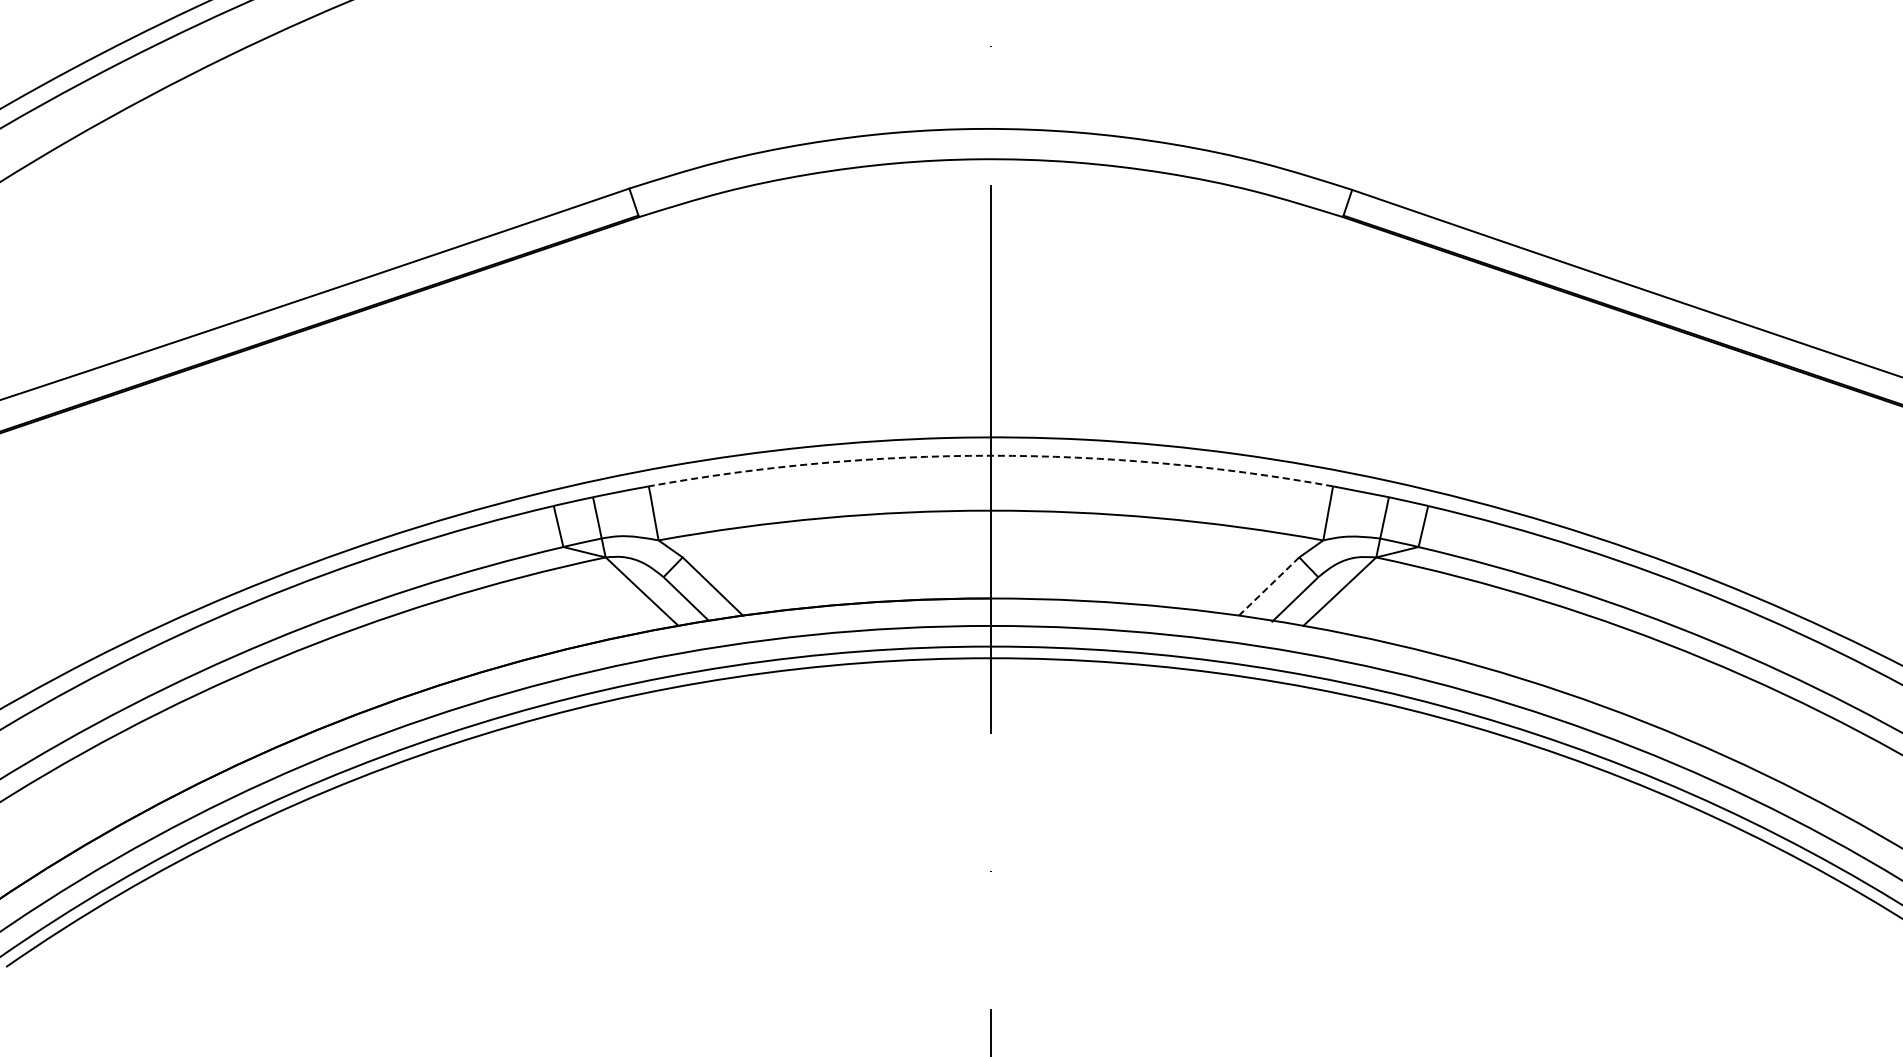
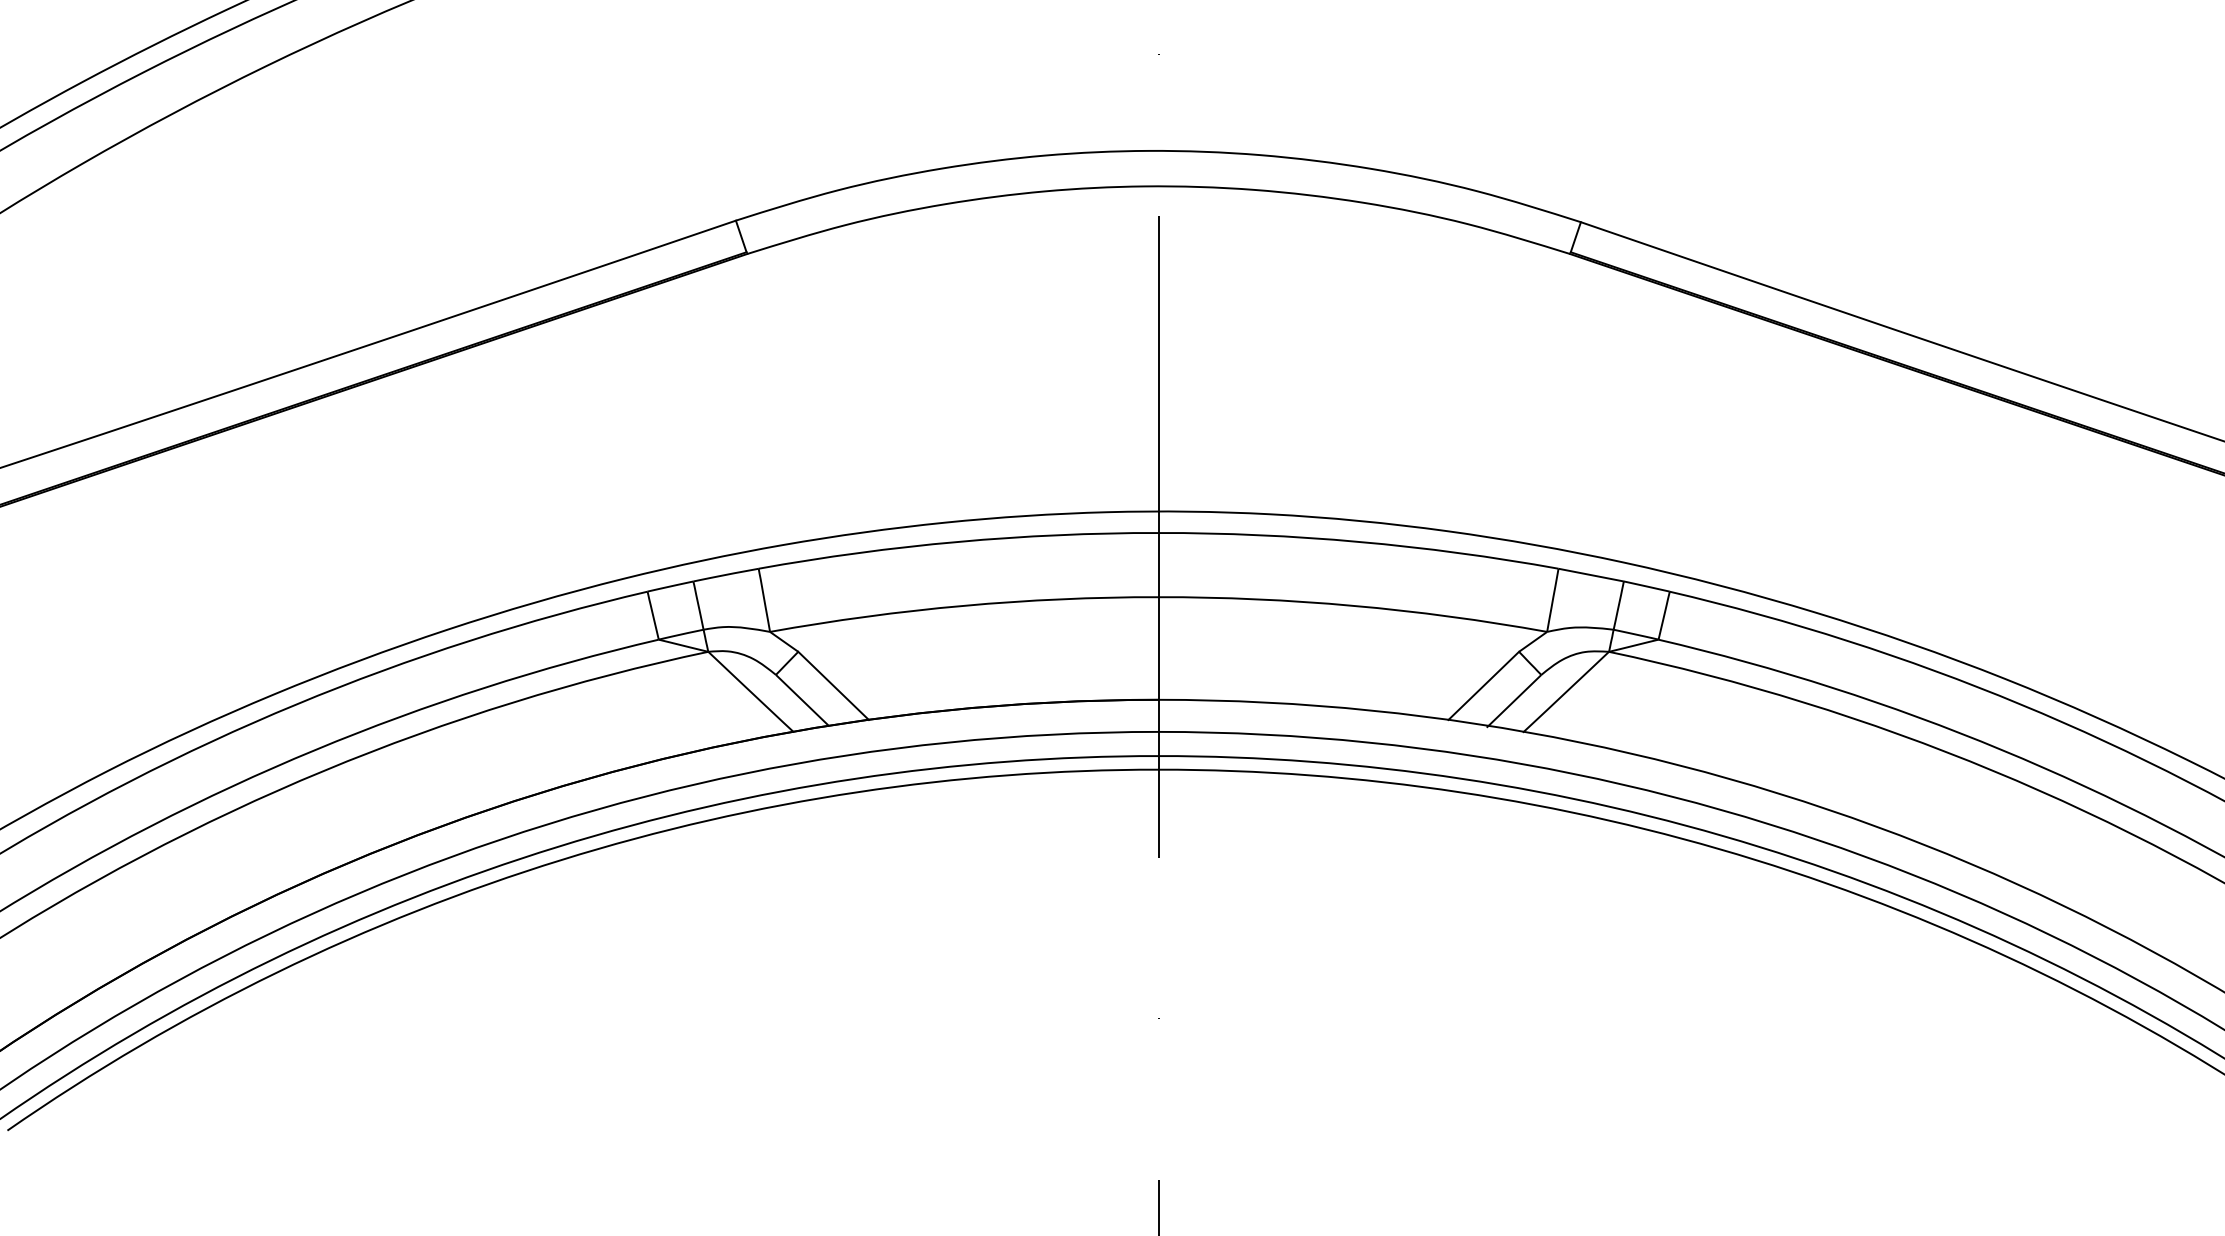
arc: (990, 455) -> (1158, 532), dashed -> solid
line: (1269, 586) -> (1484, 685), dashed -> solid

